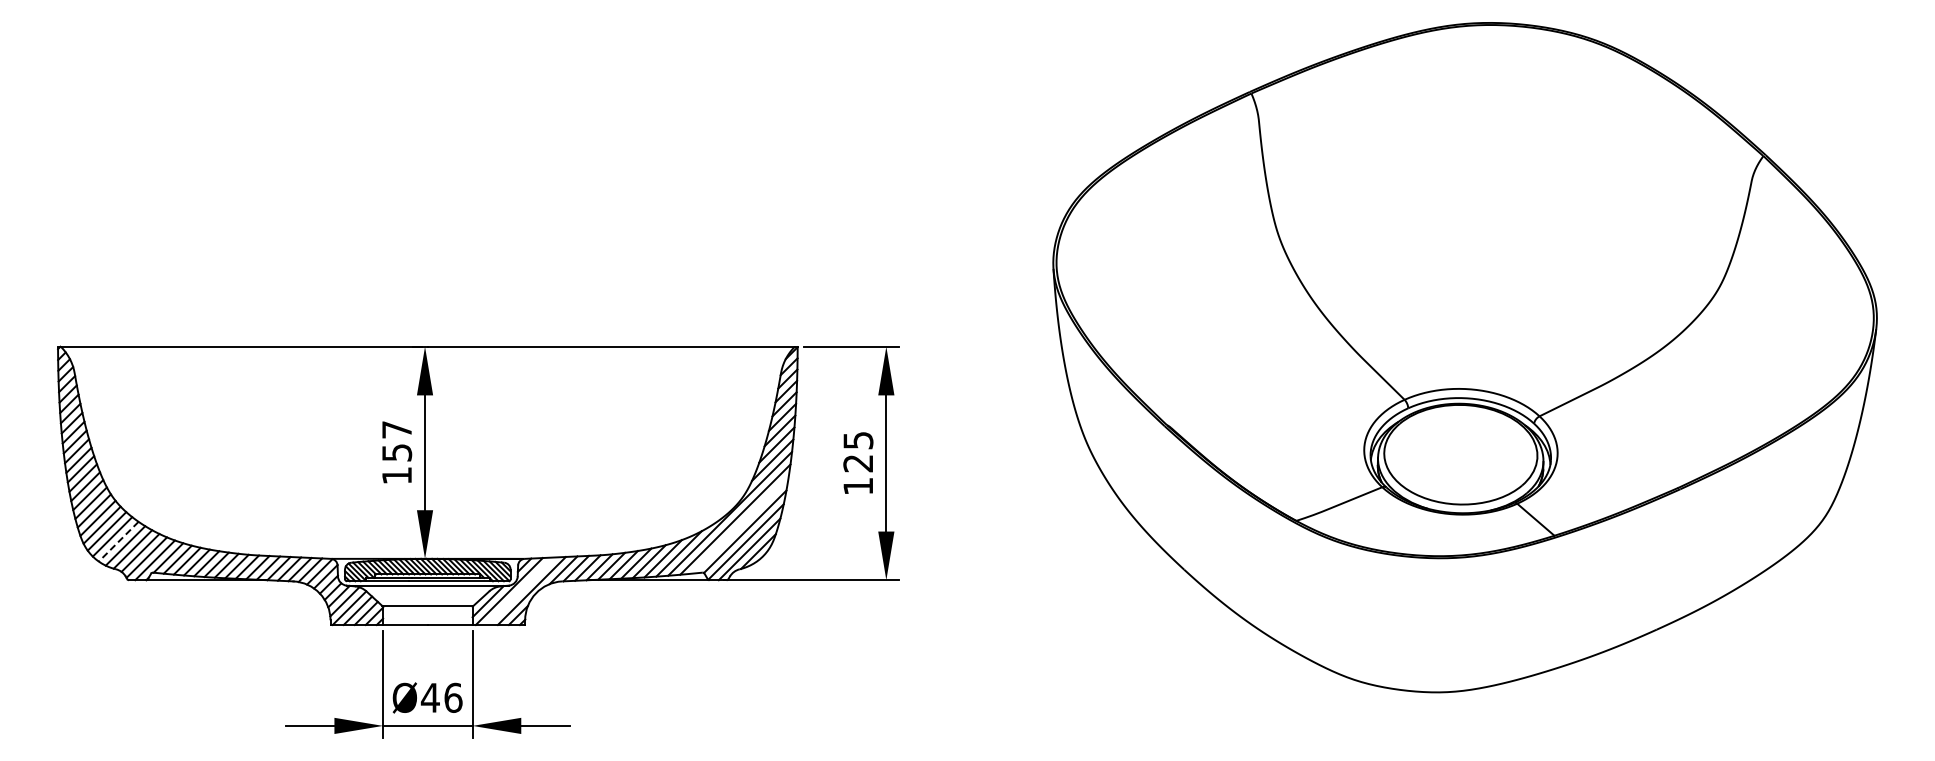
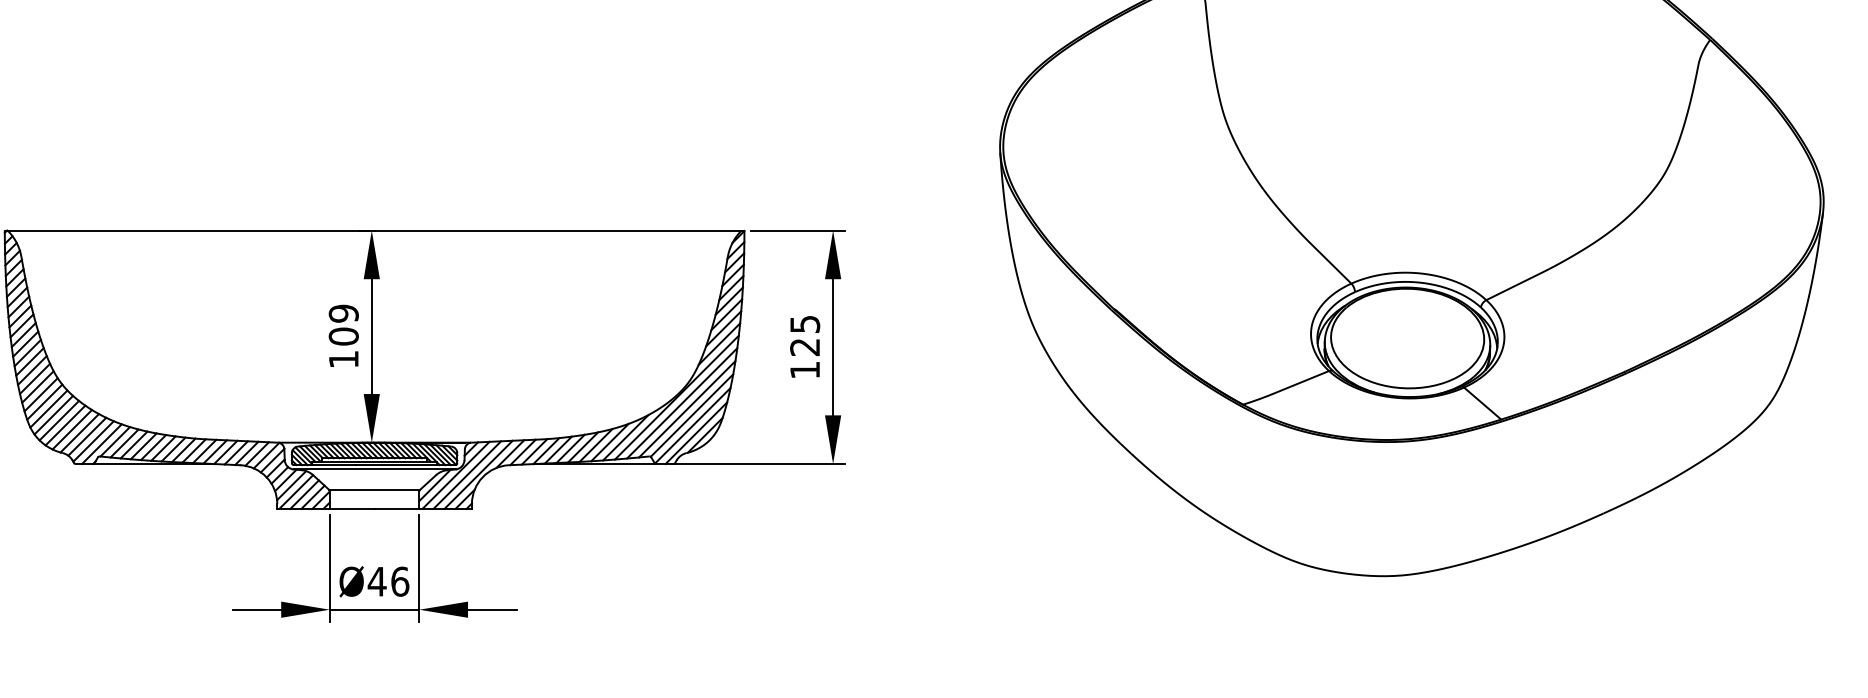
text: (397, 441) -> (344, 325), 157 -> 109
line: (740, 525) -> (687, 409), added
line: (118, 542) -> (65, 426), dashed -> solid
line: (520, 590) -> (467, 474), added

